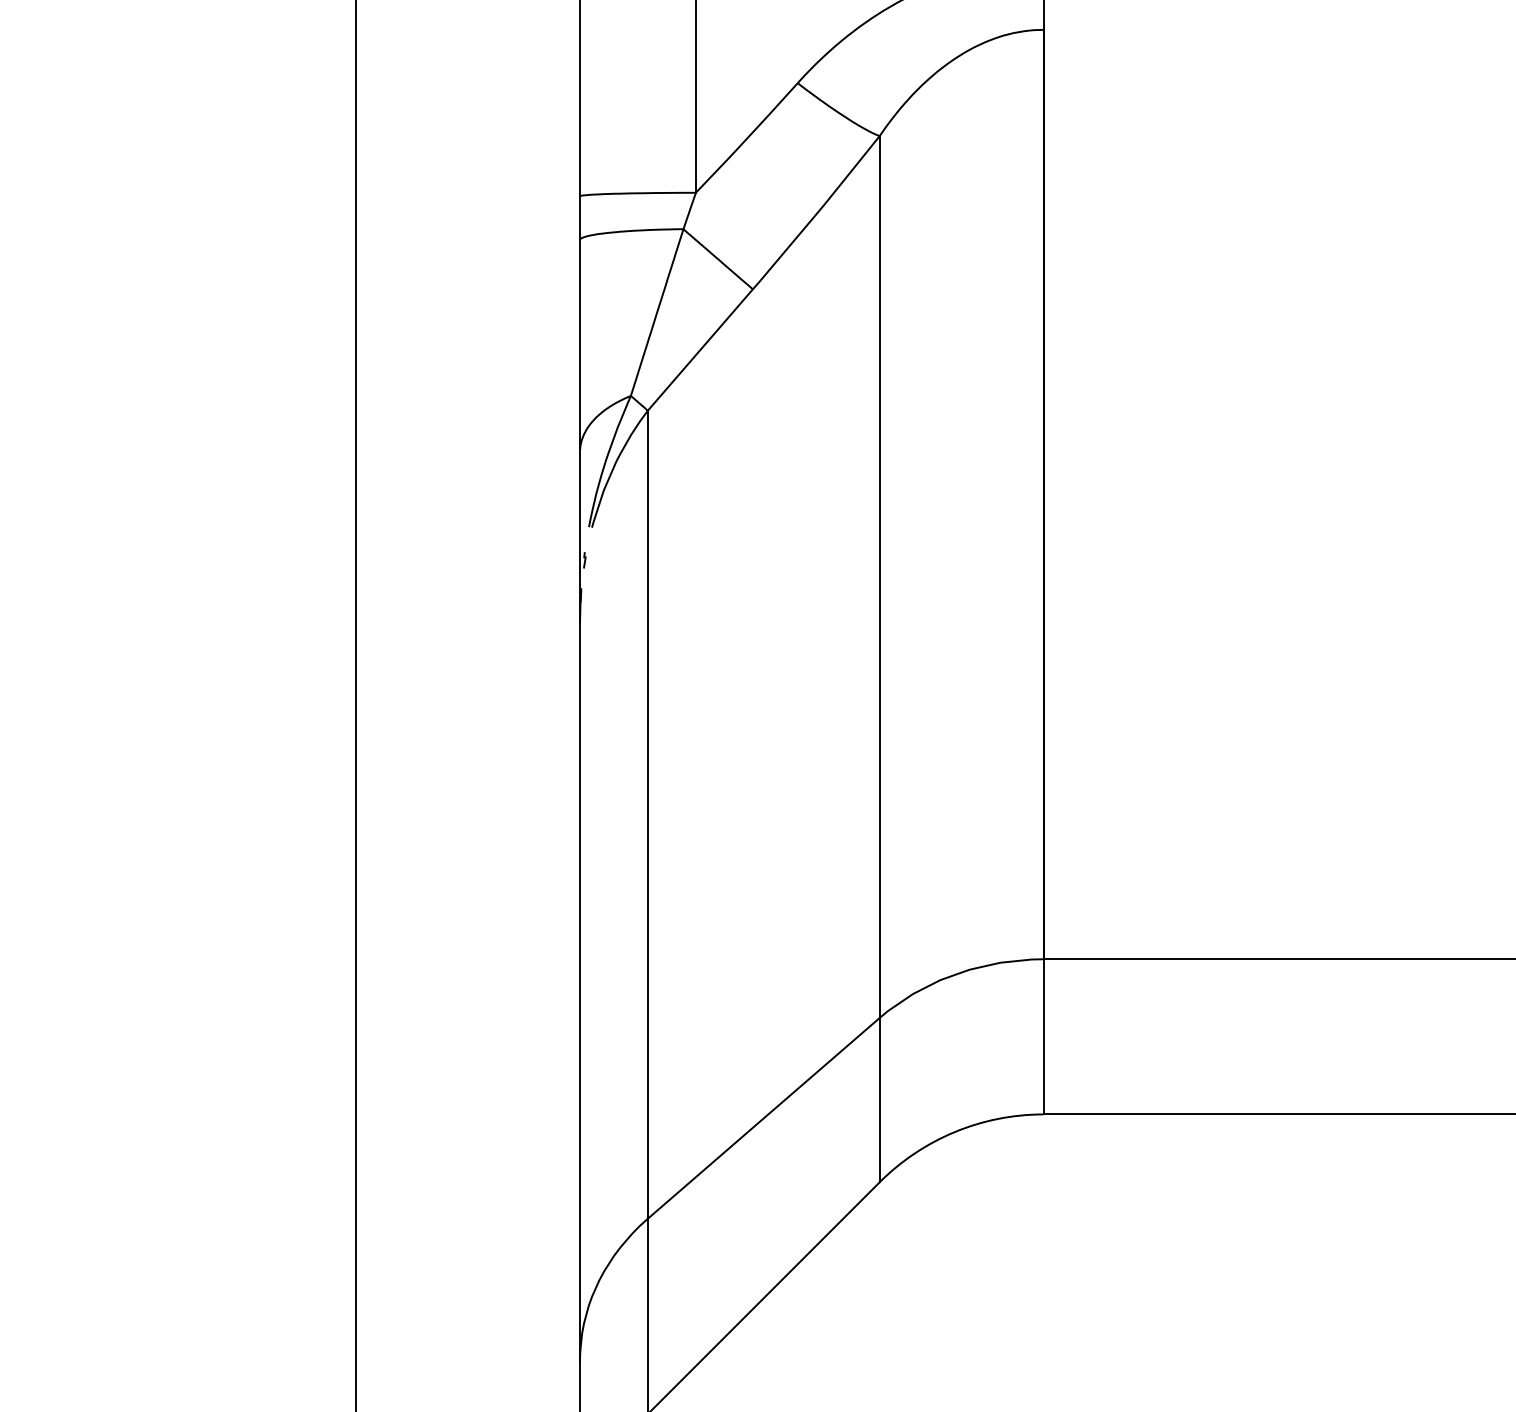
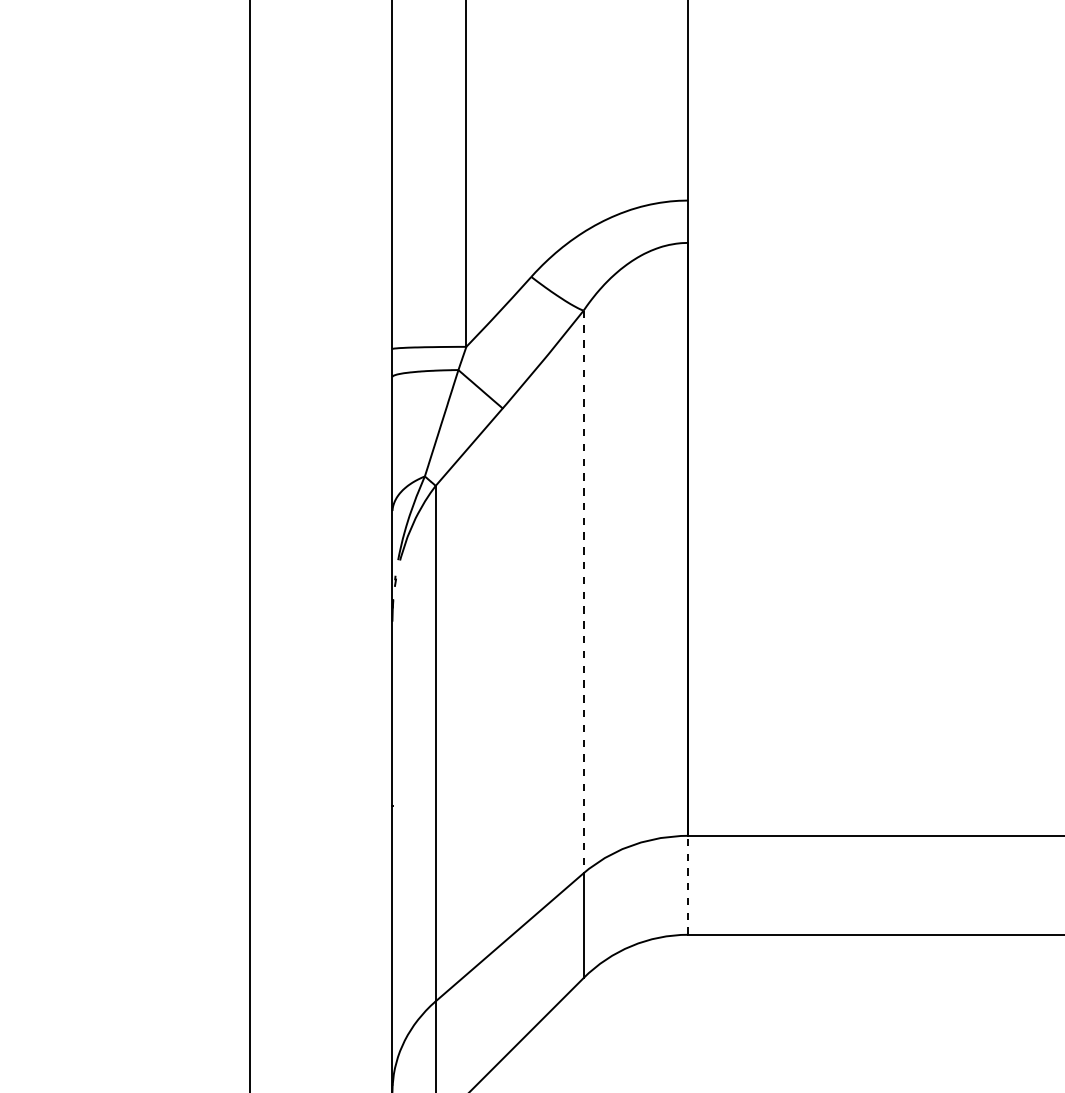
line: (879, 577) -> (583, 592), solid -> dashed
line: (1044, 1035) -> (688, 884), solid -> dashed

